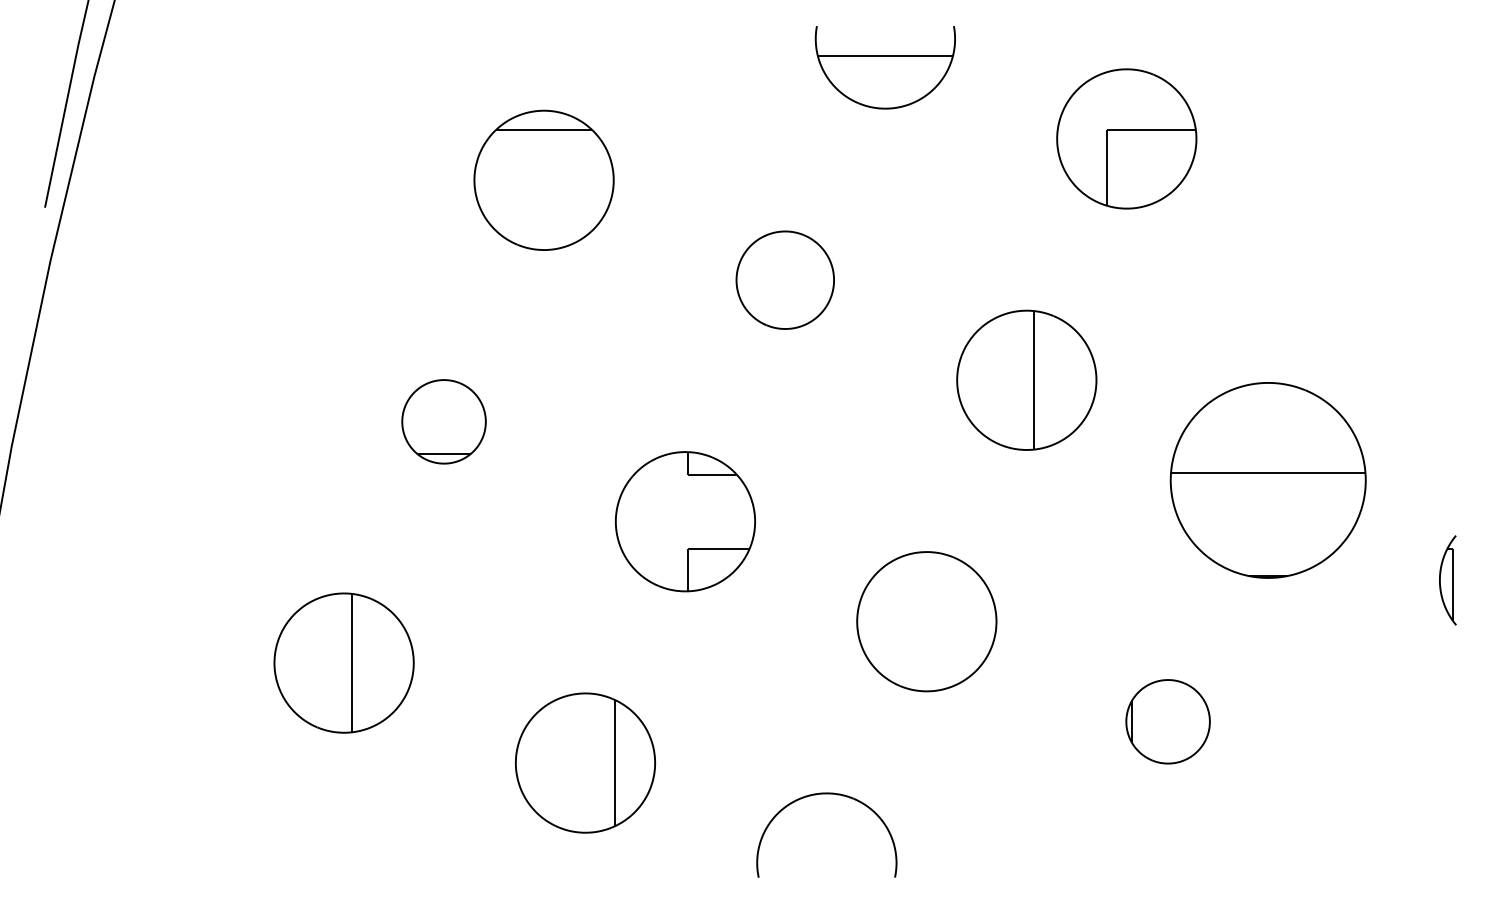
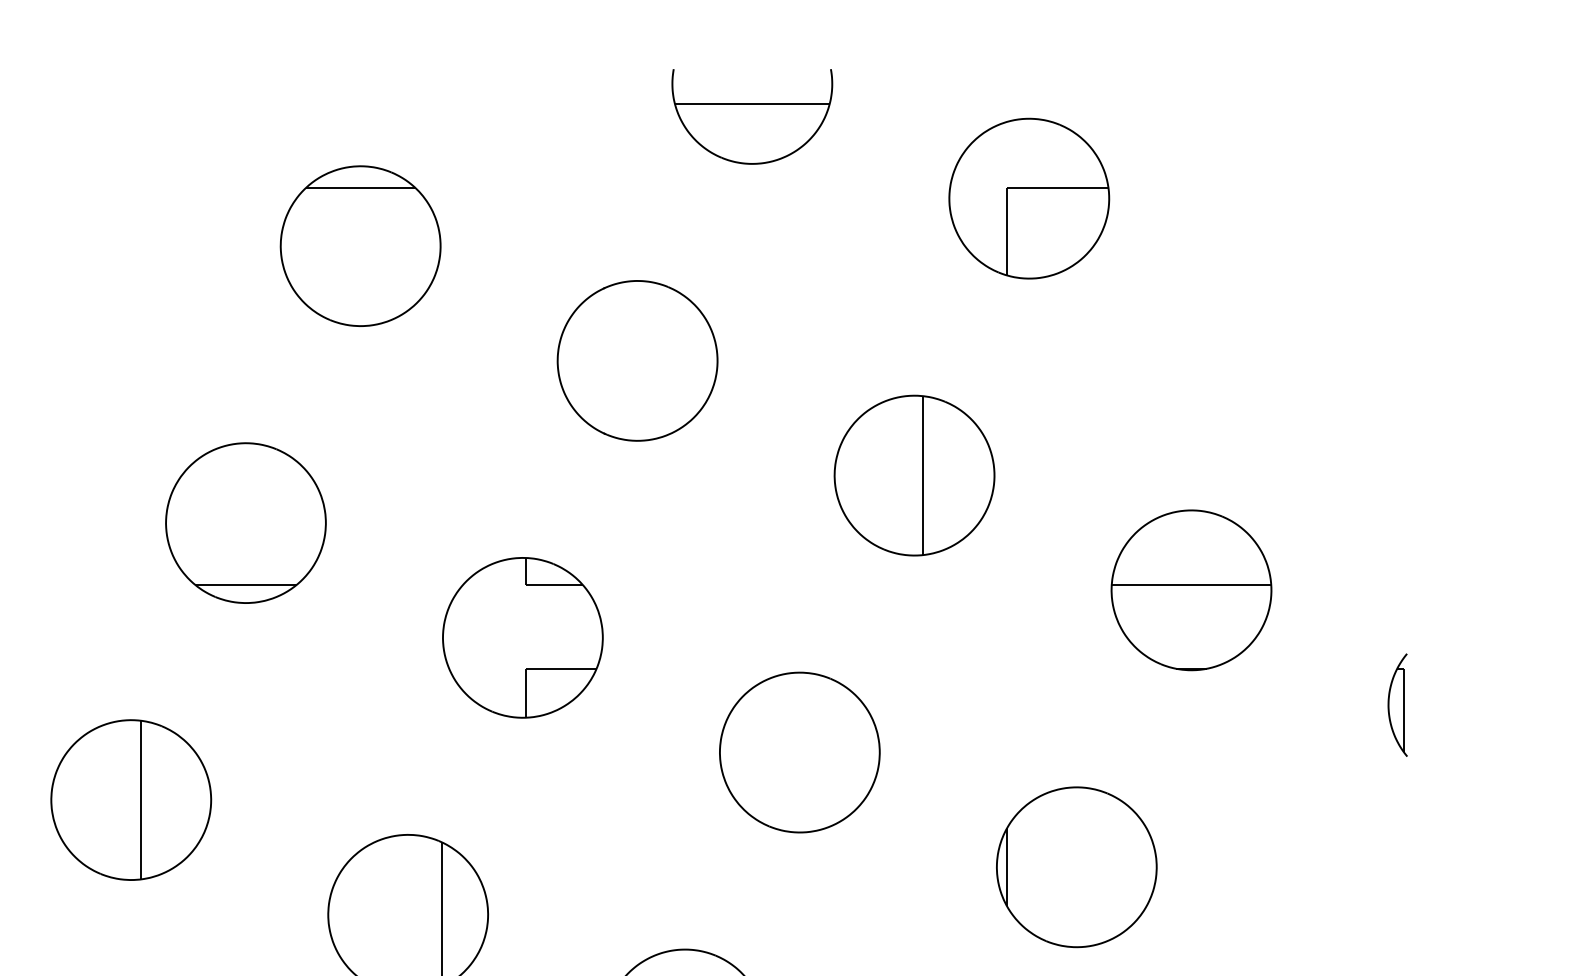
part: (784, 279) -> (636, 359), size x1.43
part: (443, 421) -> (245, 522), size x1.67
part: (1267, 479) -> (1190, 589), size x0.71
part: (1167, 721) -> (1075, 867), size x1.67

